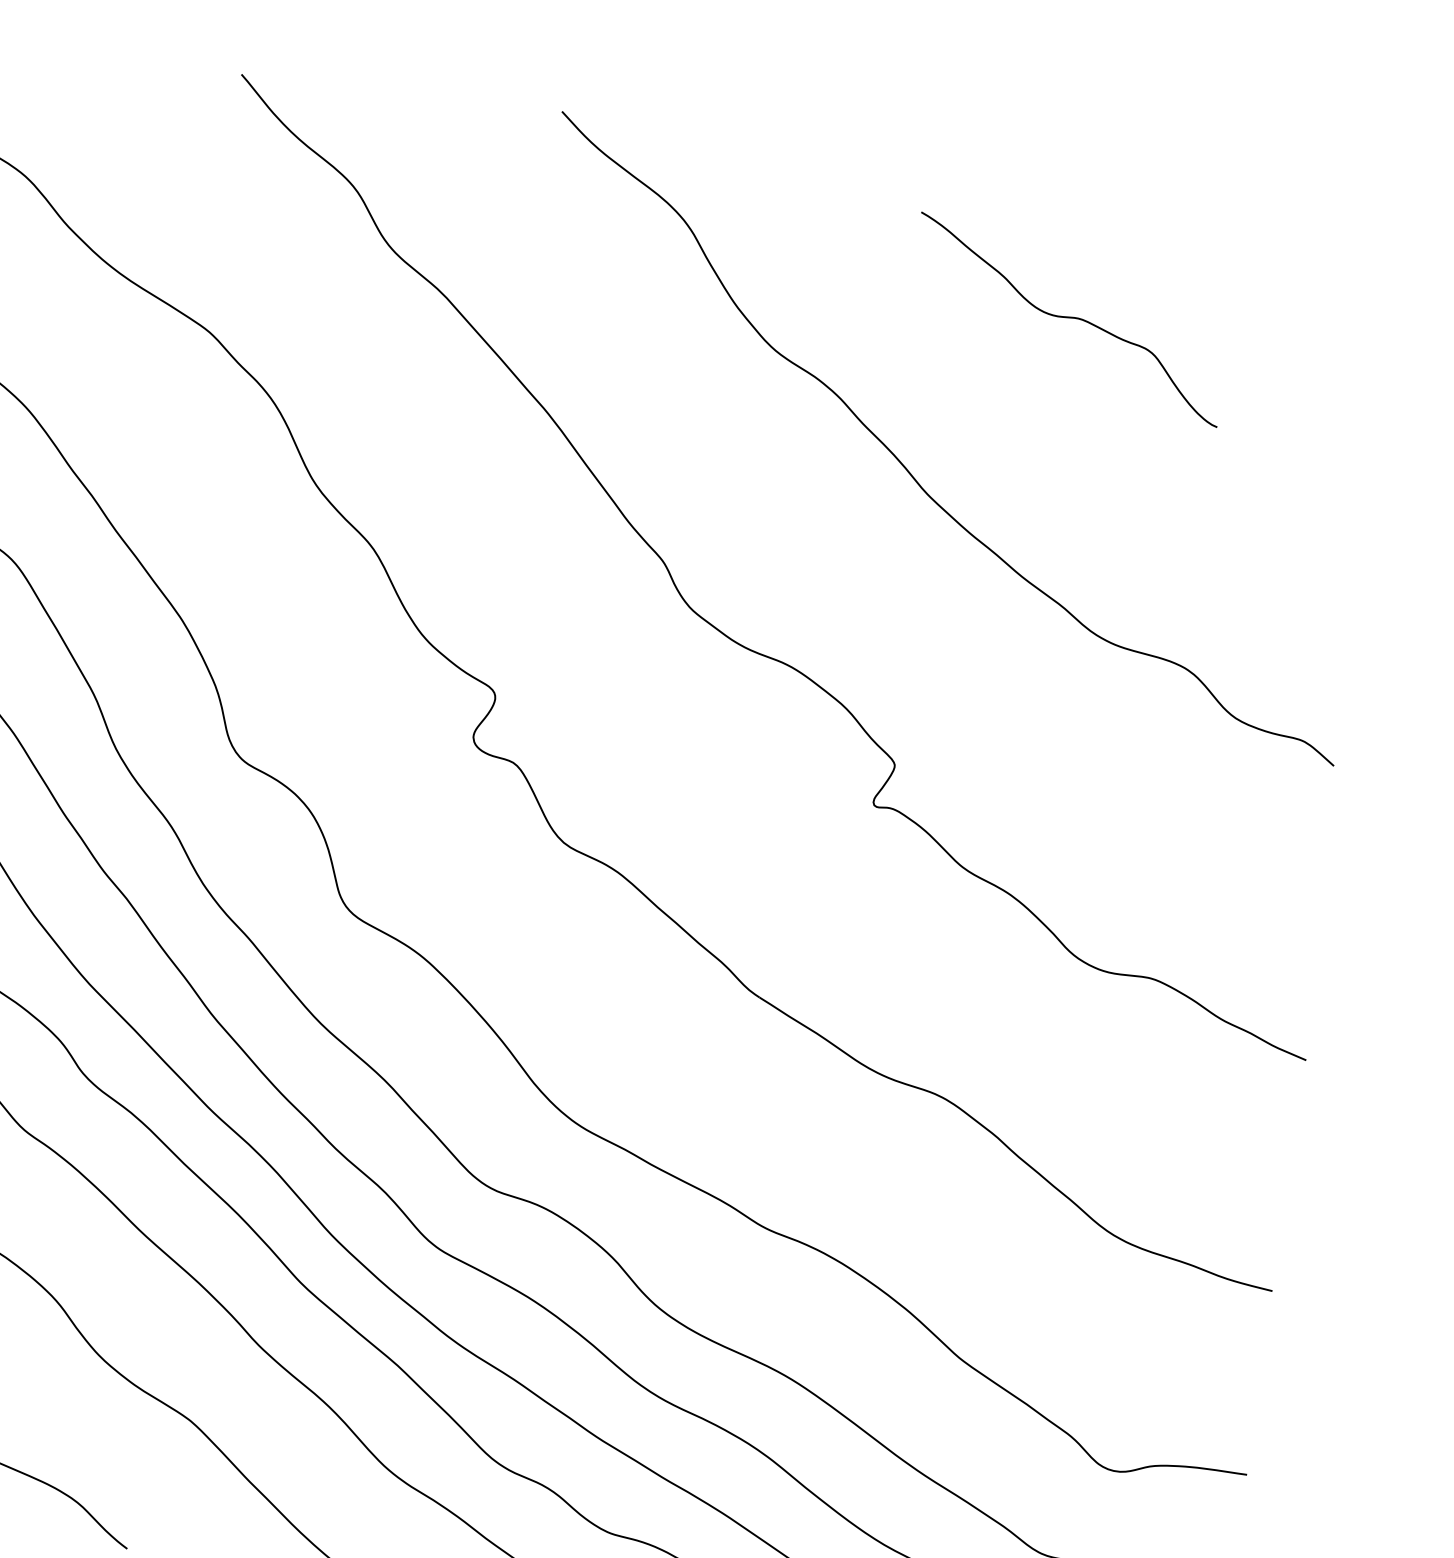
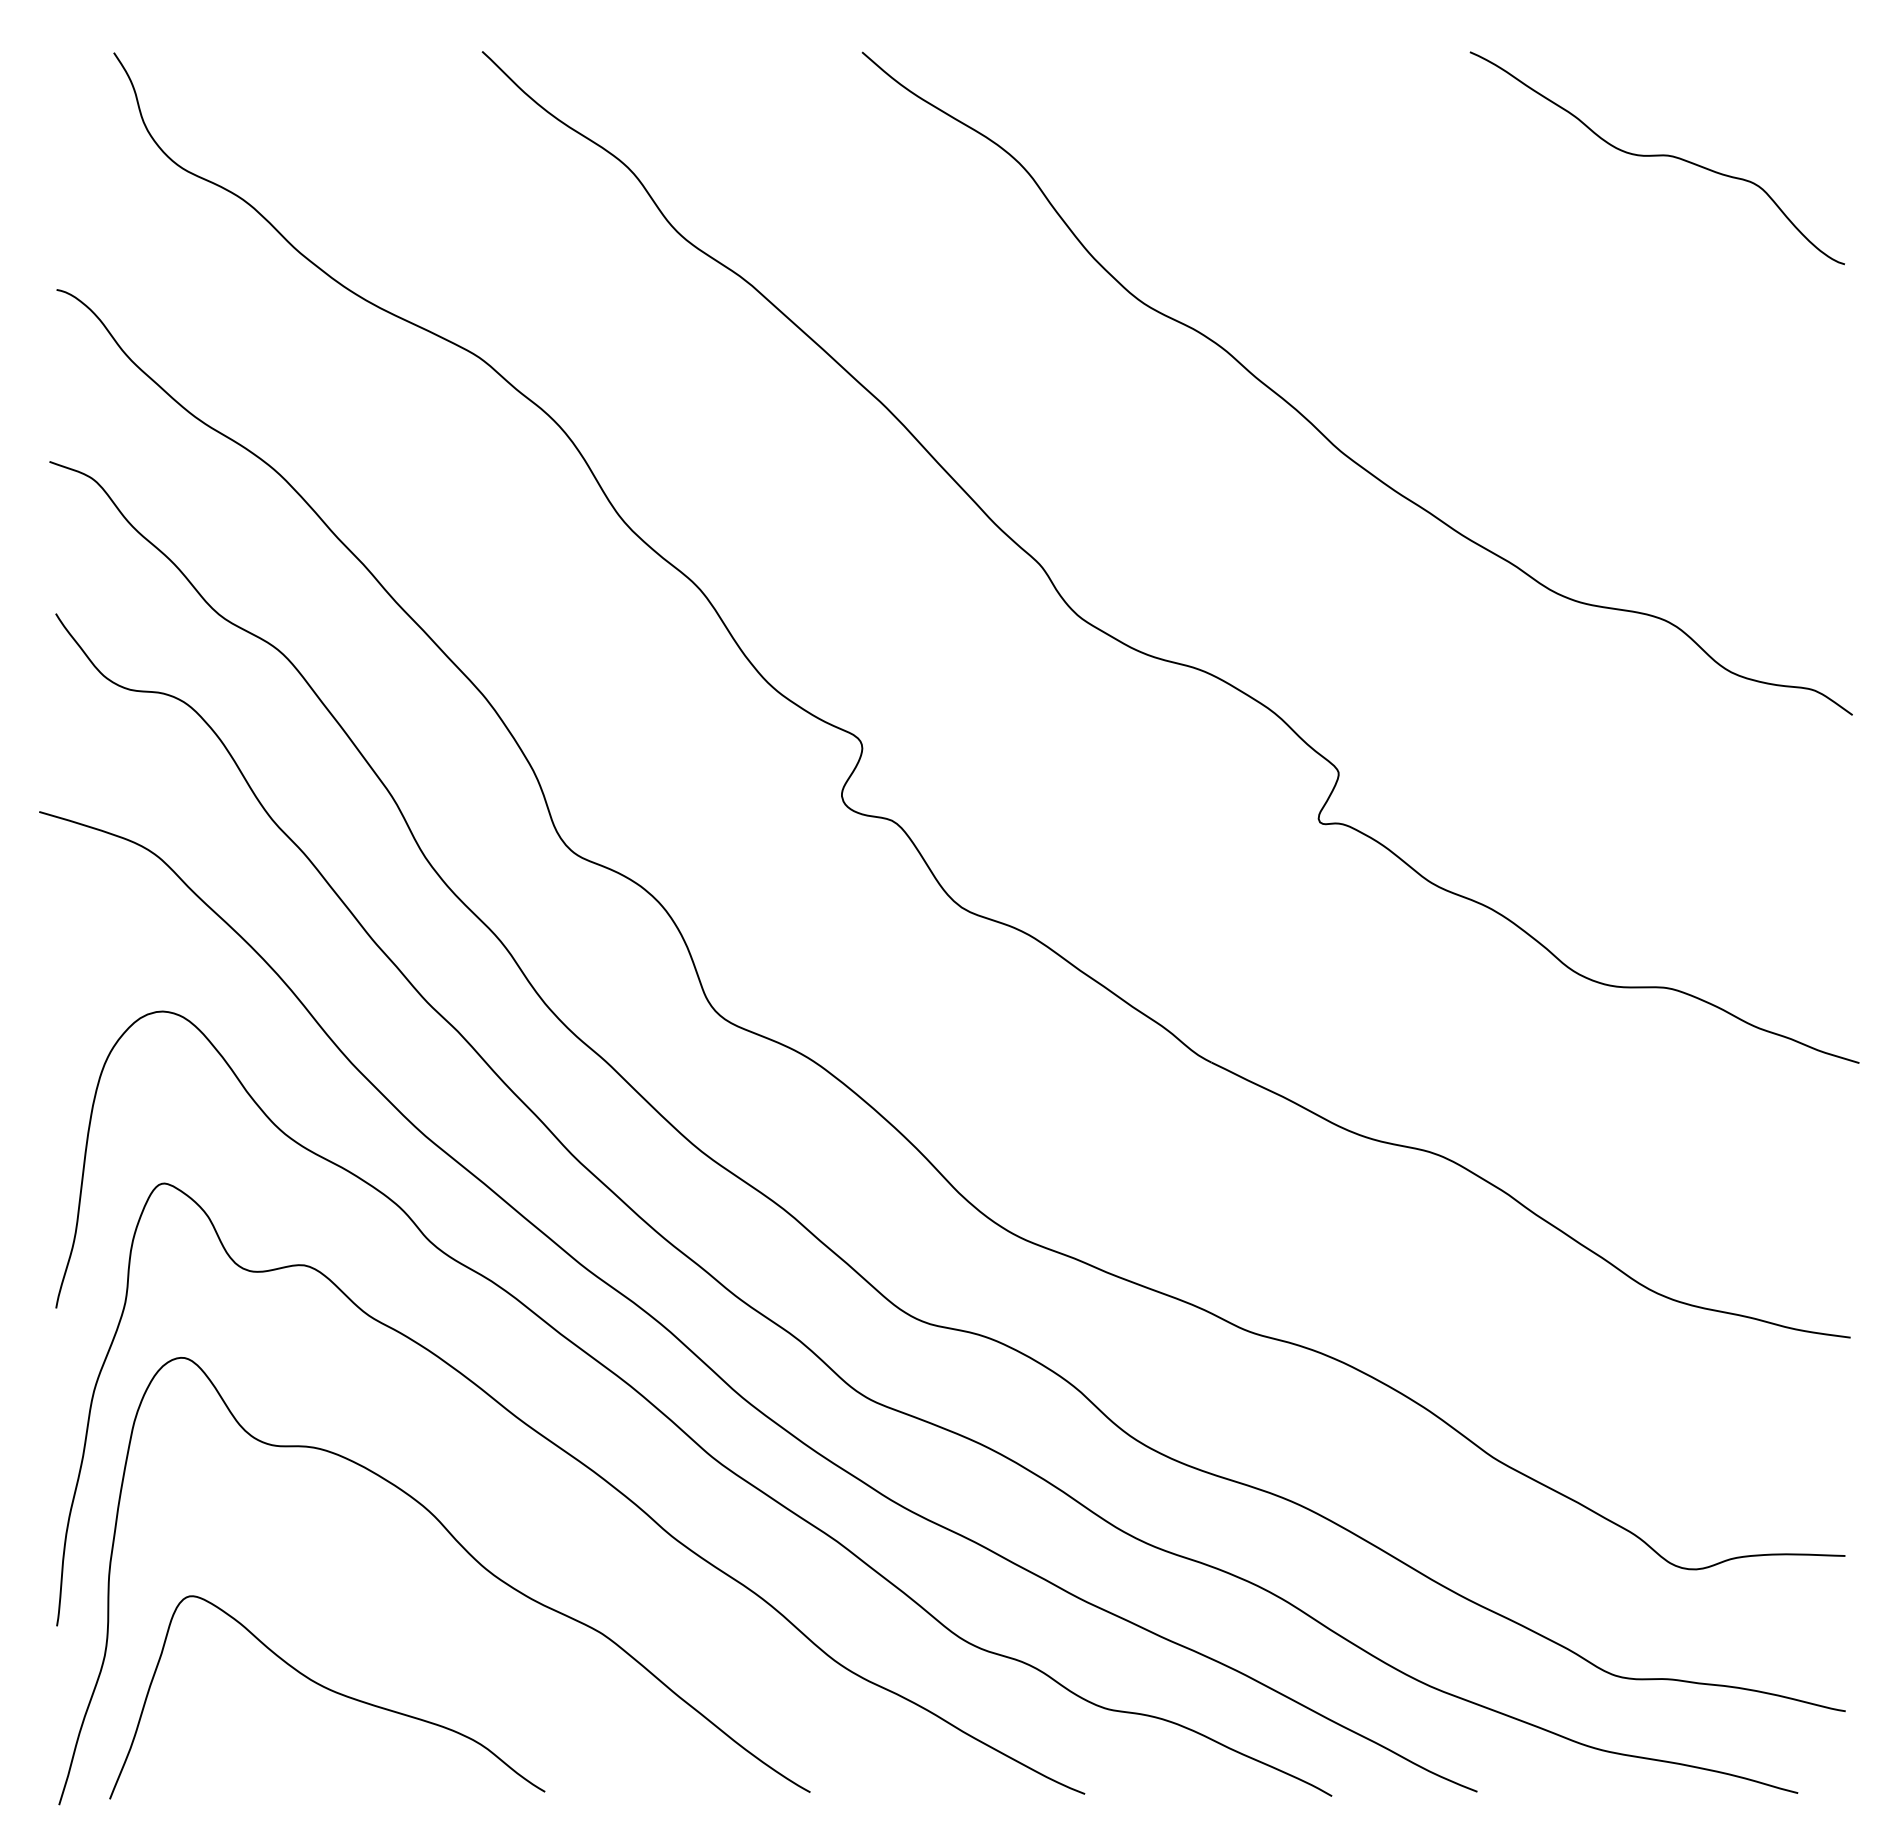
curve: (1068, 318) -> (1656, 156), moved

